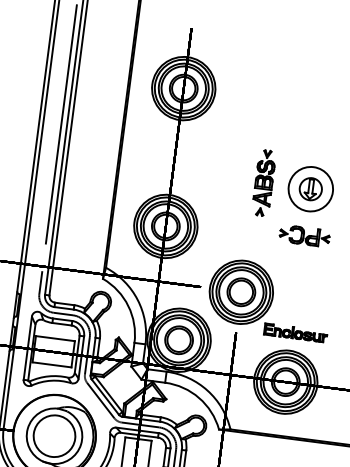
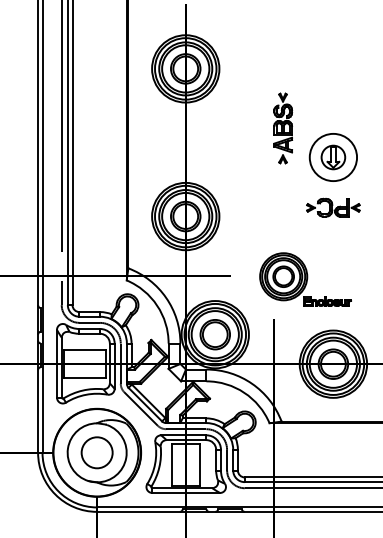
part: (264, 183) -> (283, 128), moved
part: (269, 299) -> (305, 279), size x0.7
circle: (54, 435) -> (97, 452), size x0.7

